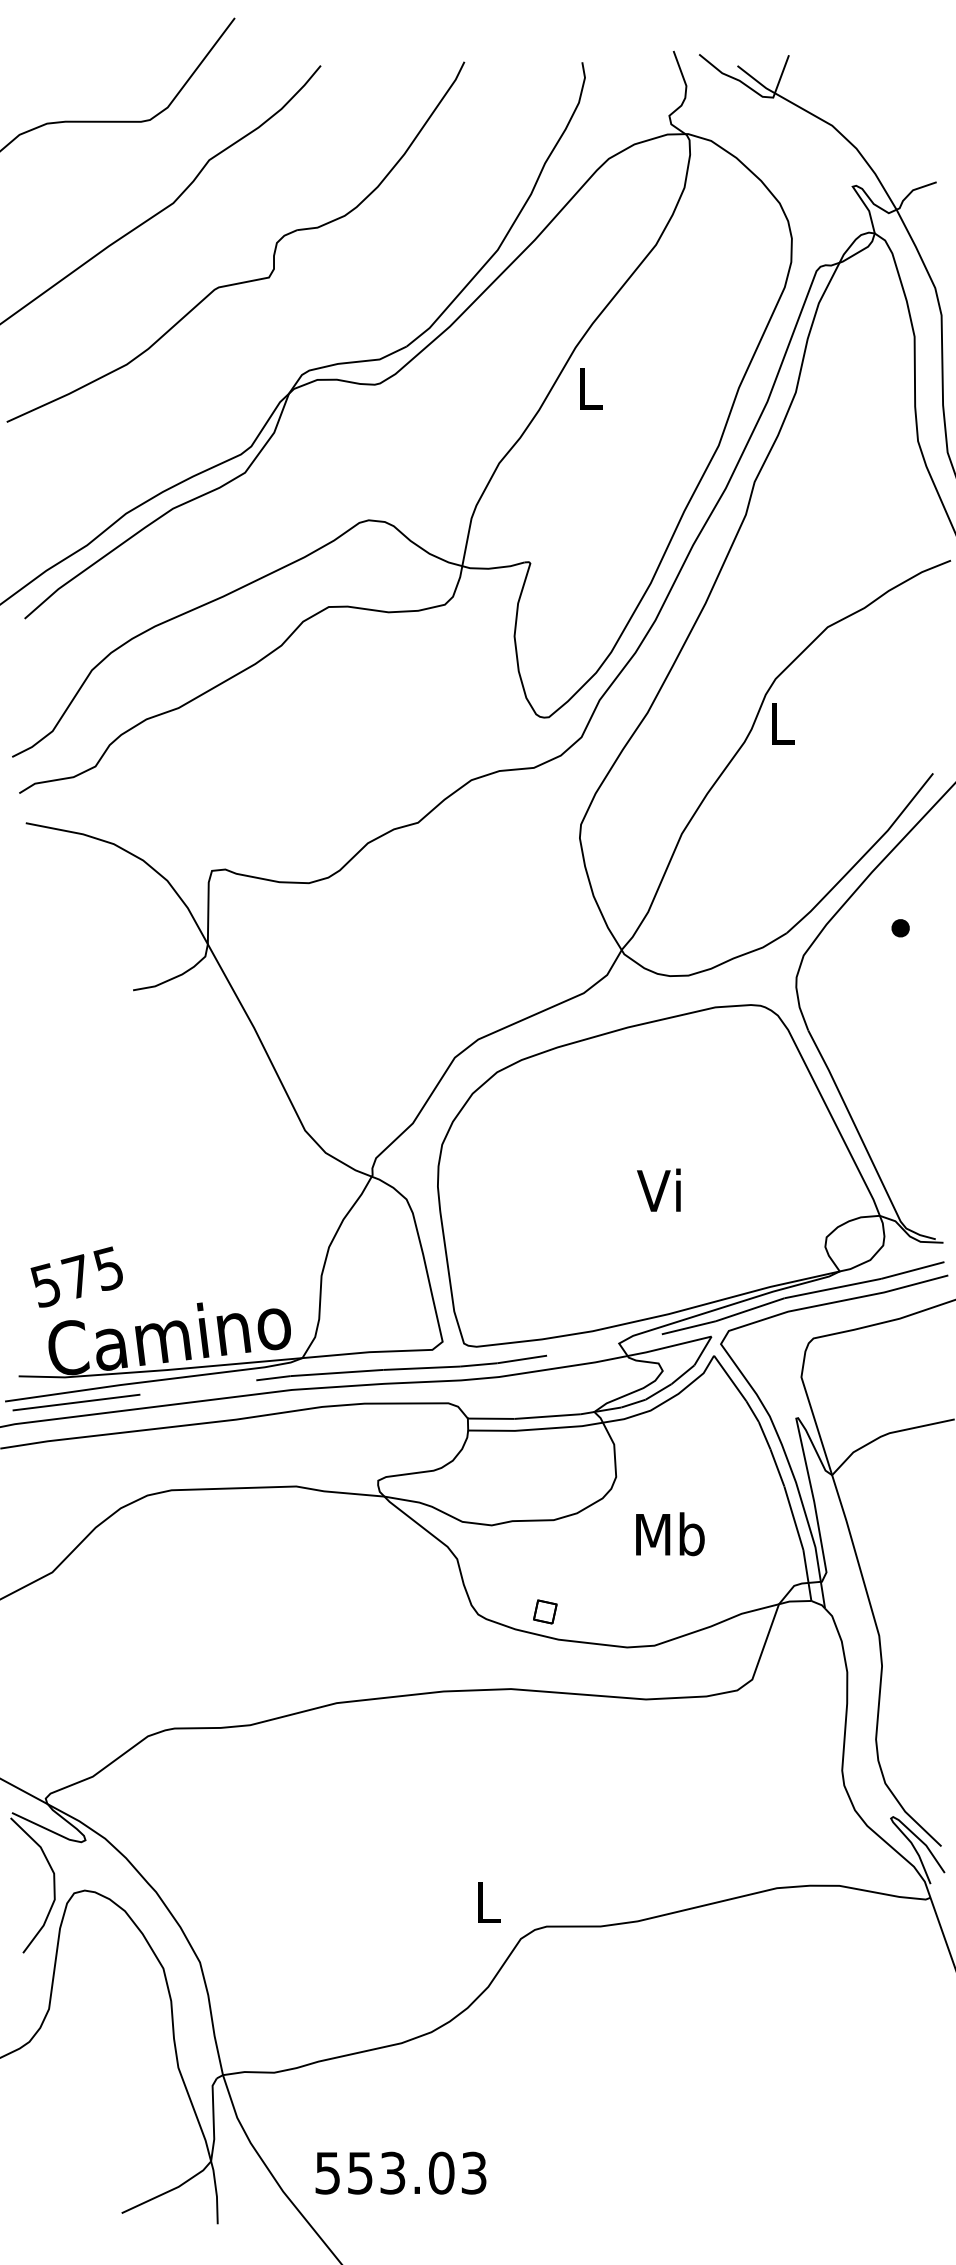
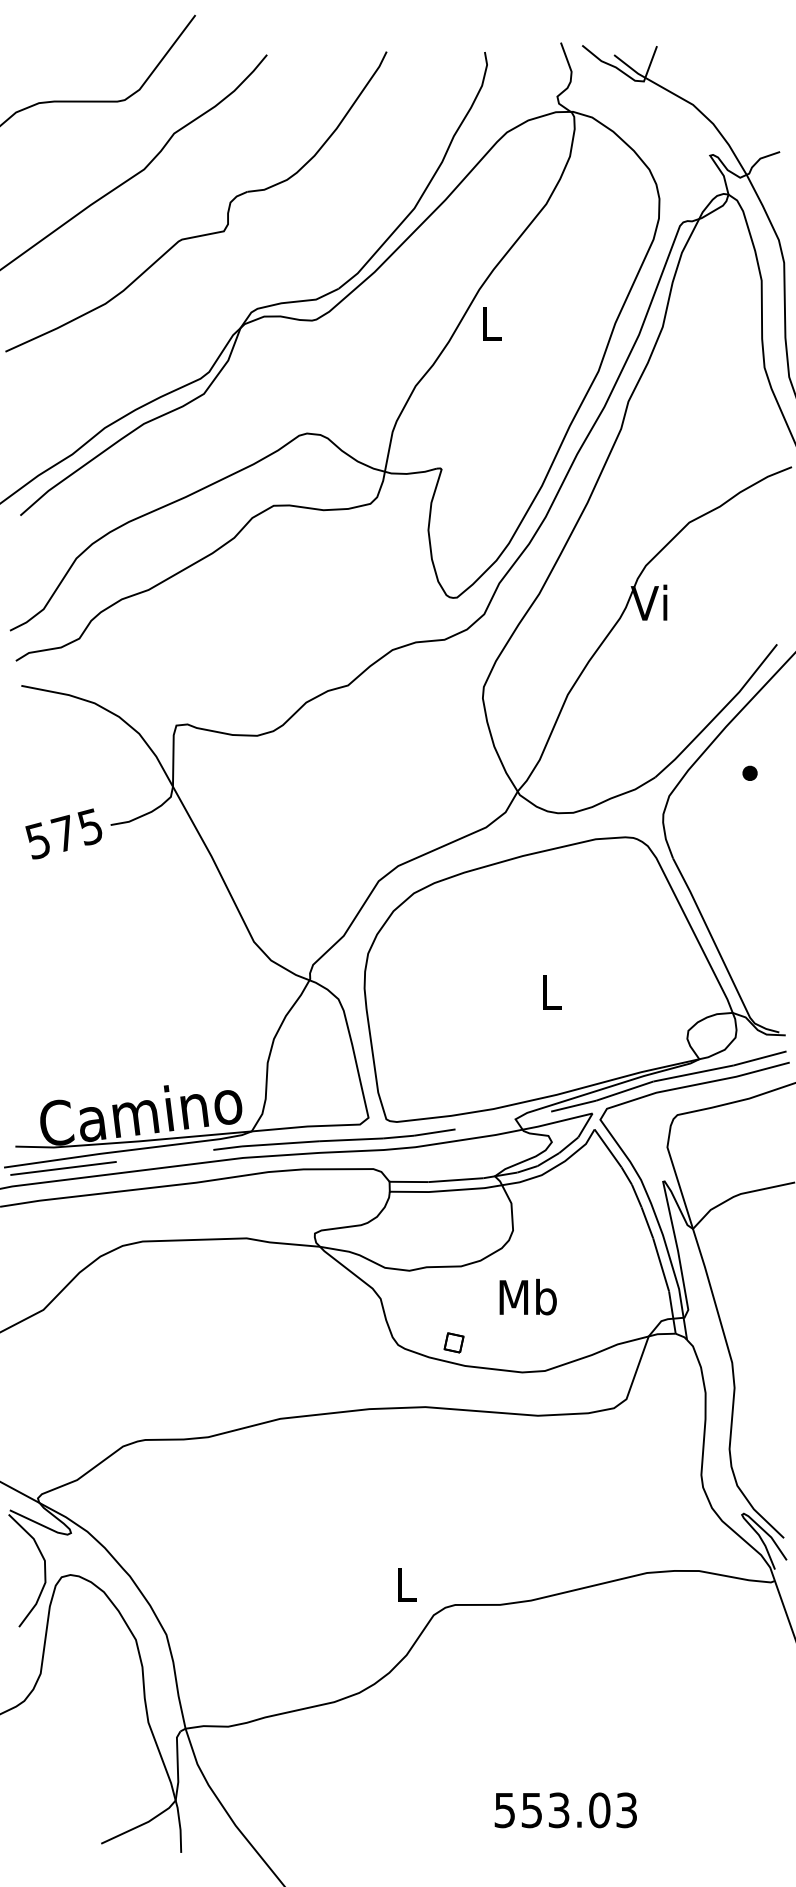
text: (778, 723) -> (648, 602), L -> Vi
text: (658, 1190) -> (548, 991), Vi -> L
text: (76, 1276) -> (63, 833), moved
text: (669, 1533) -> (527, 1296), moved
text: (400, 2173) -> (565, 1810), moved

